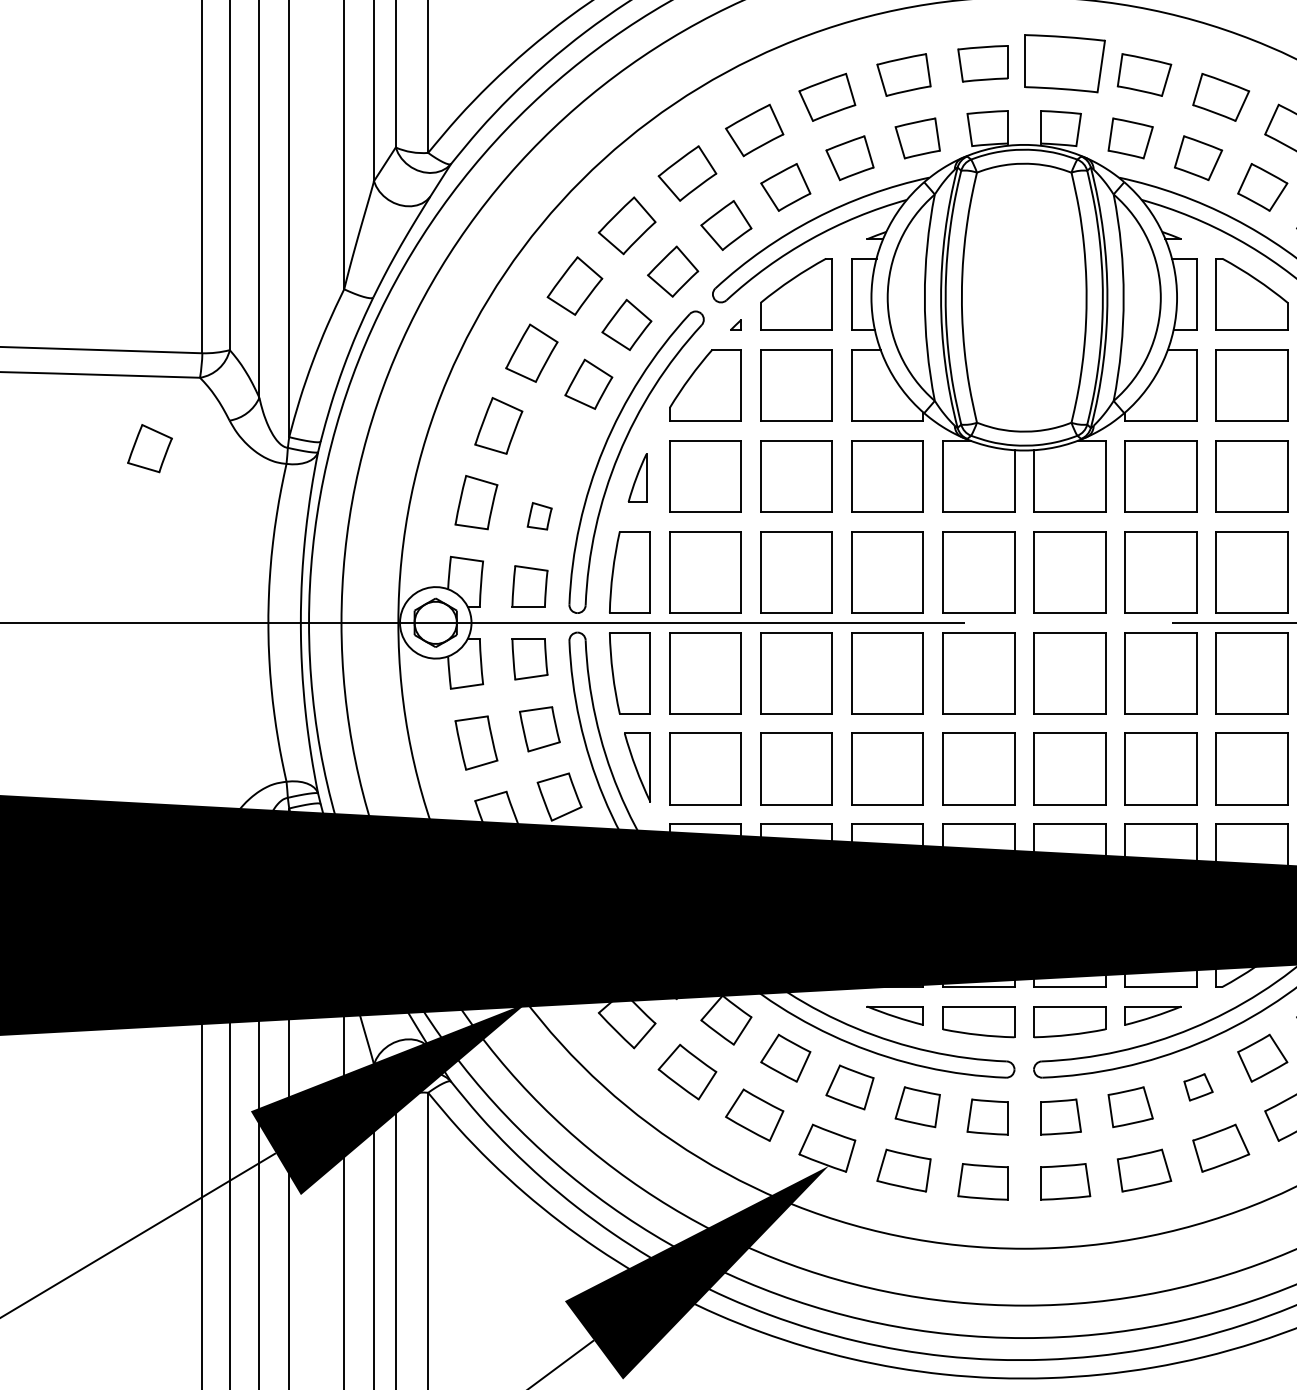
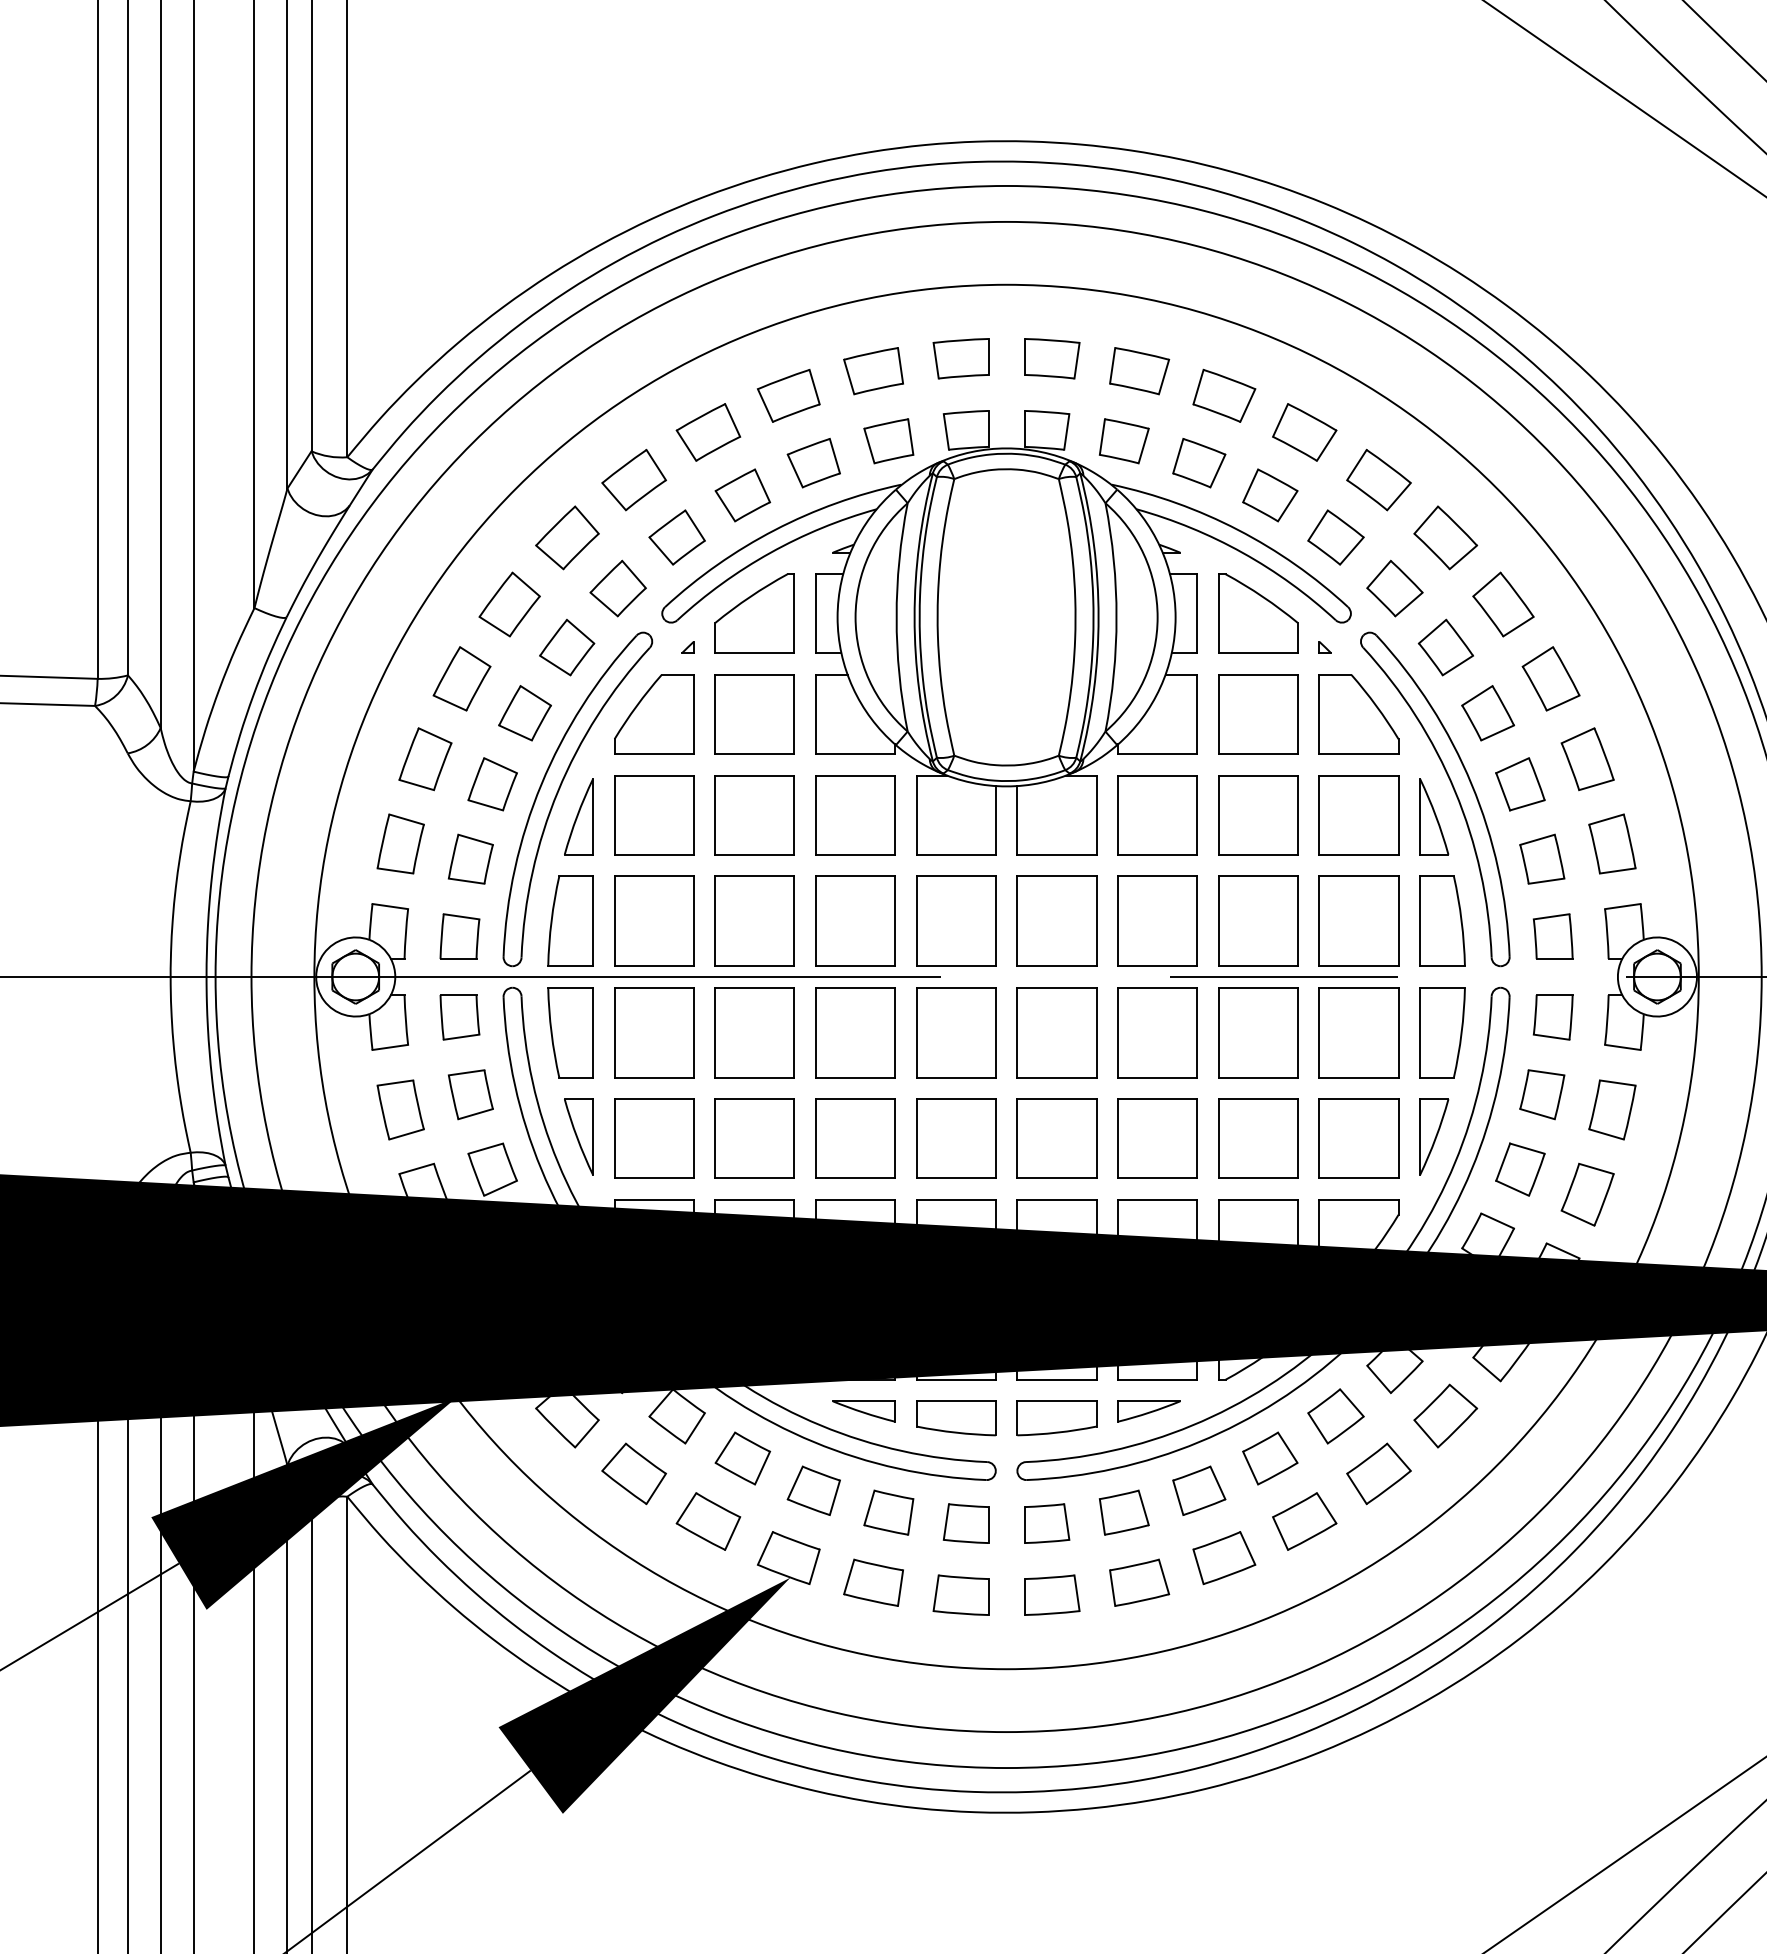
part: (1065, 63) -> (1052, 358), size x0.62
part: (149, 448) -> (492, 784), moved
part: (637, 477) -> (578, 816), size x1.43
part: (539, 515) -> (470, 858), size x1.67
part: (1198, 1087) -> (1199, 1490), size x1.67

